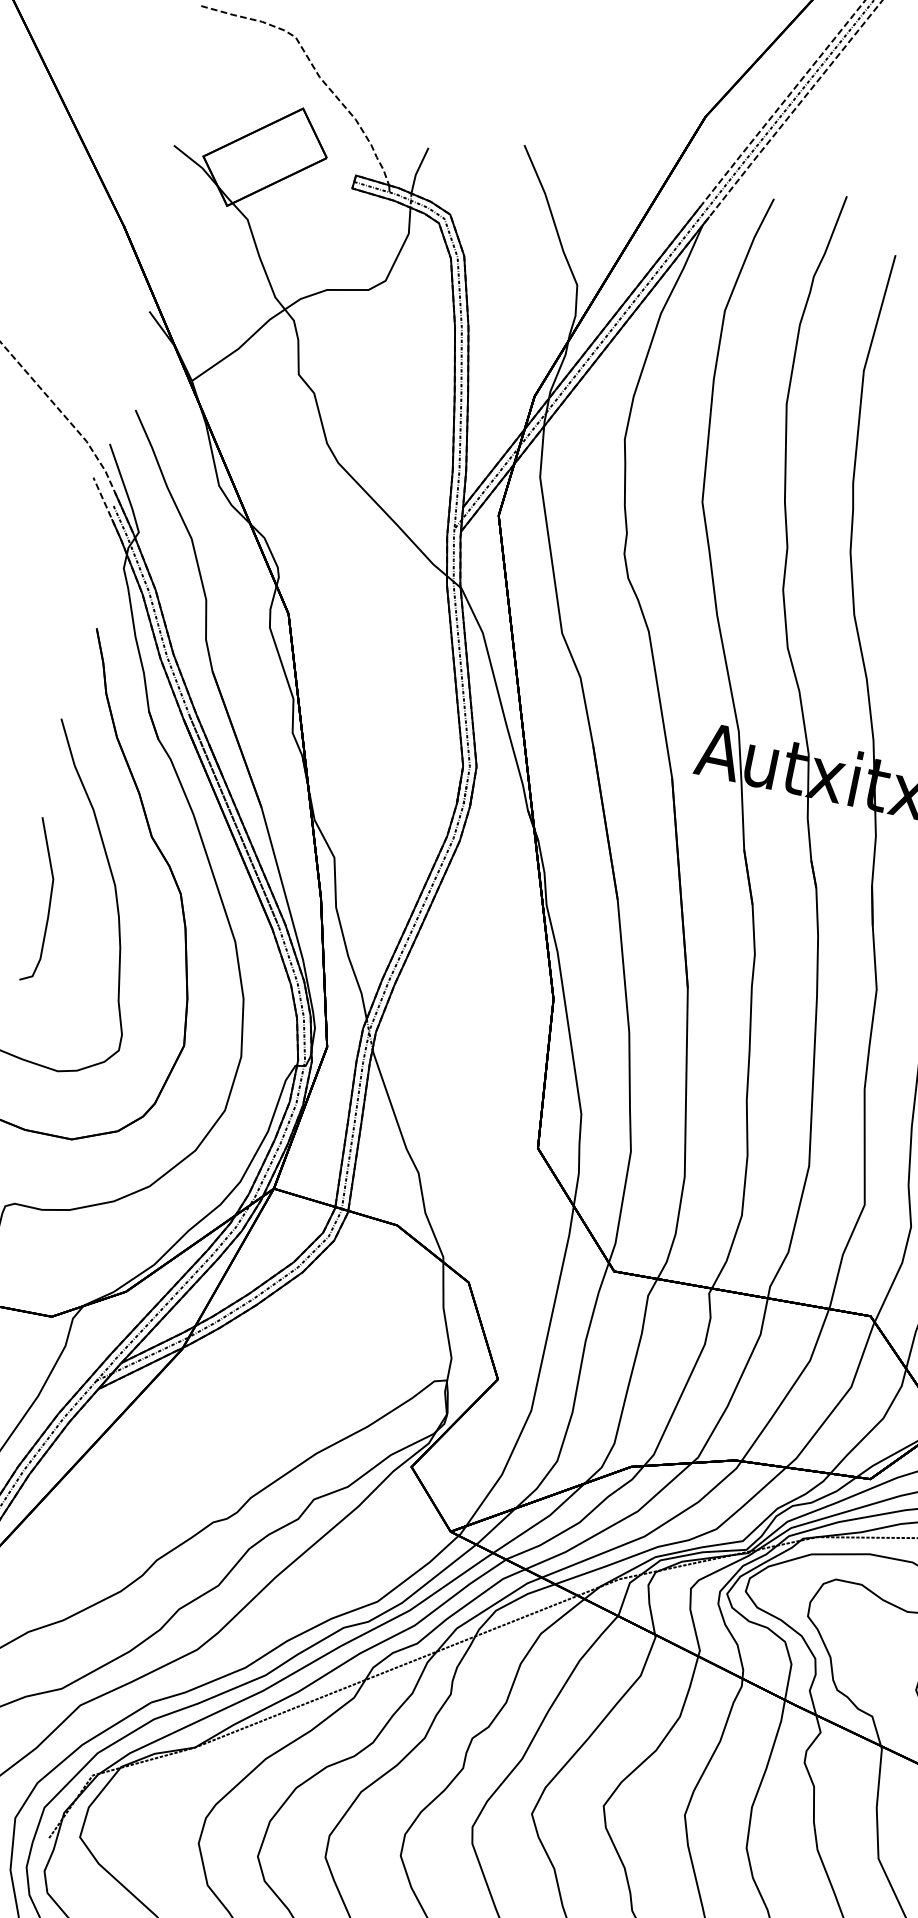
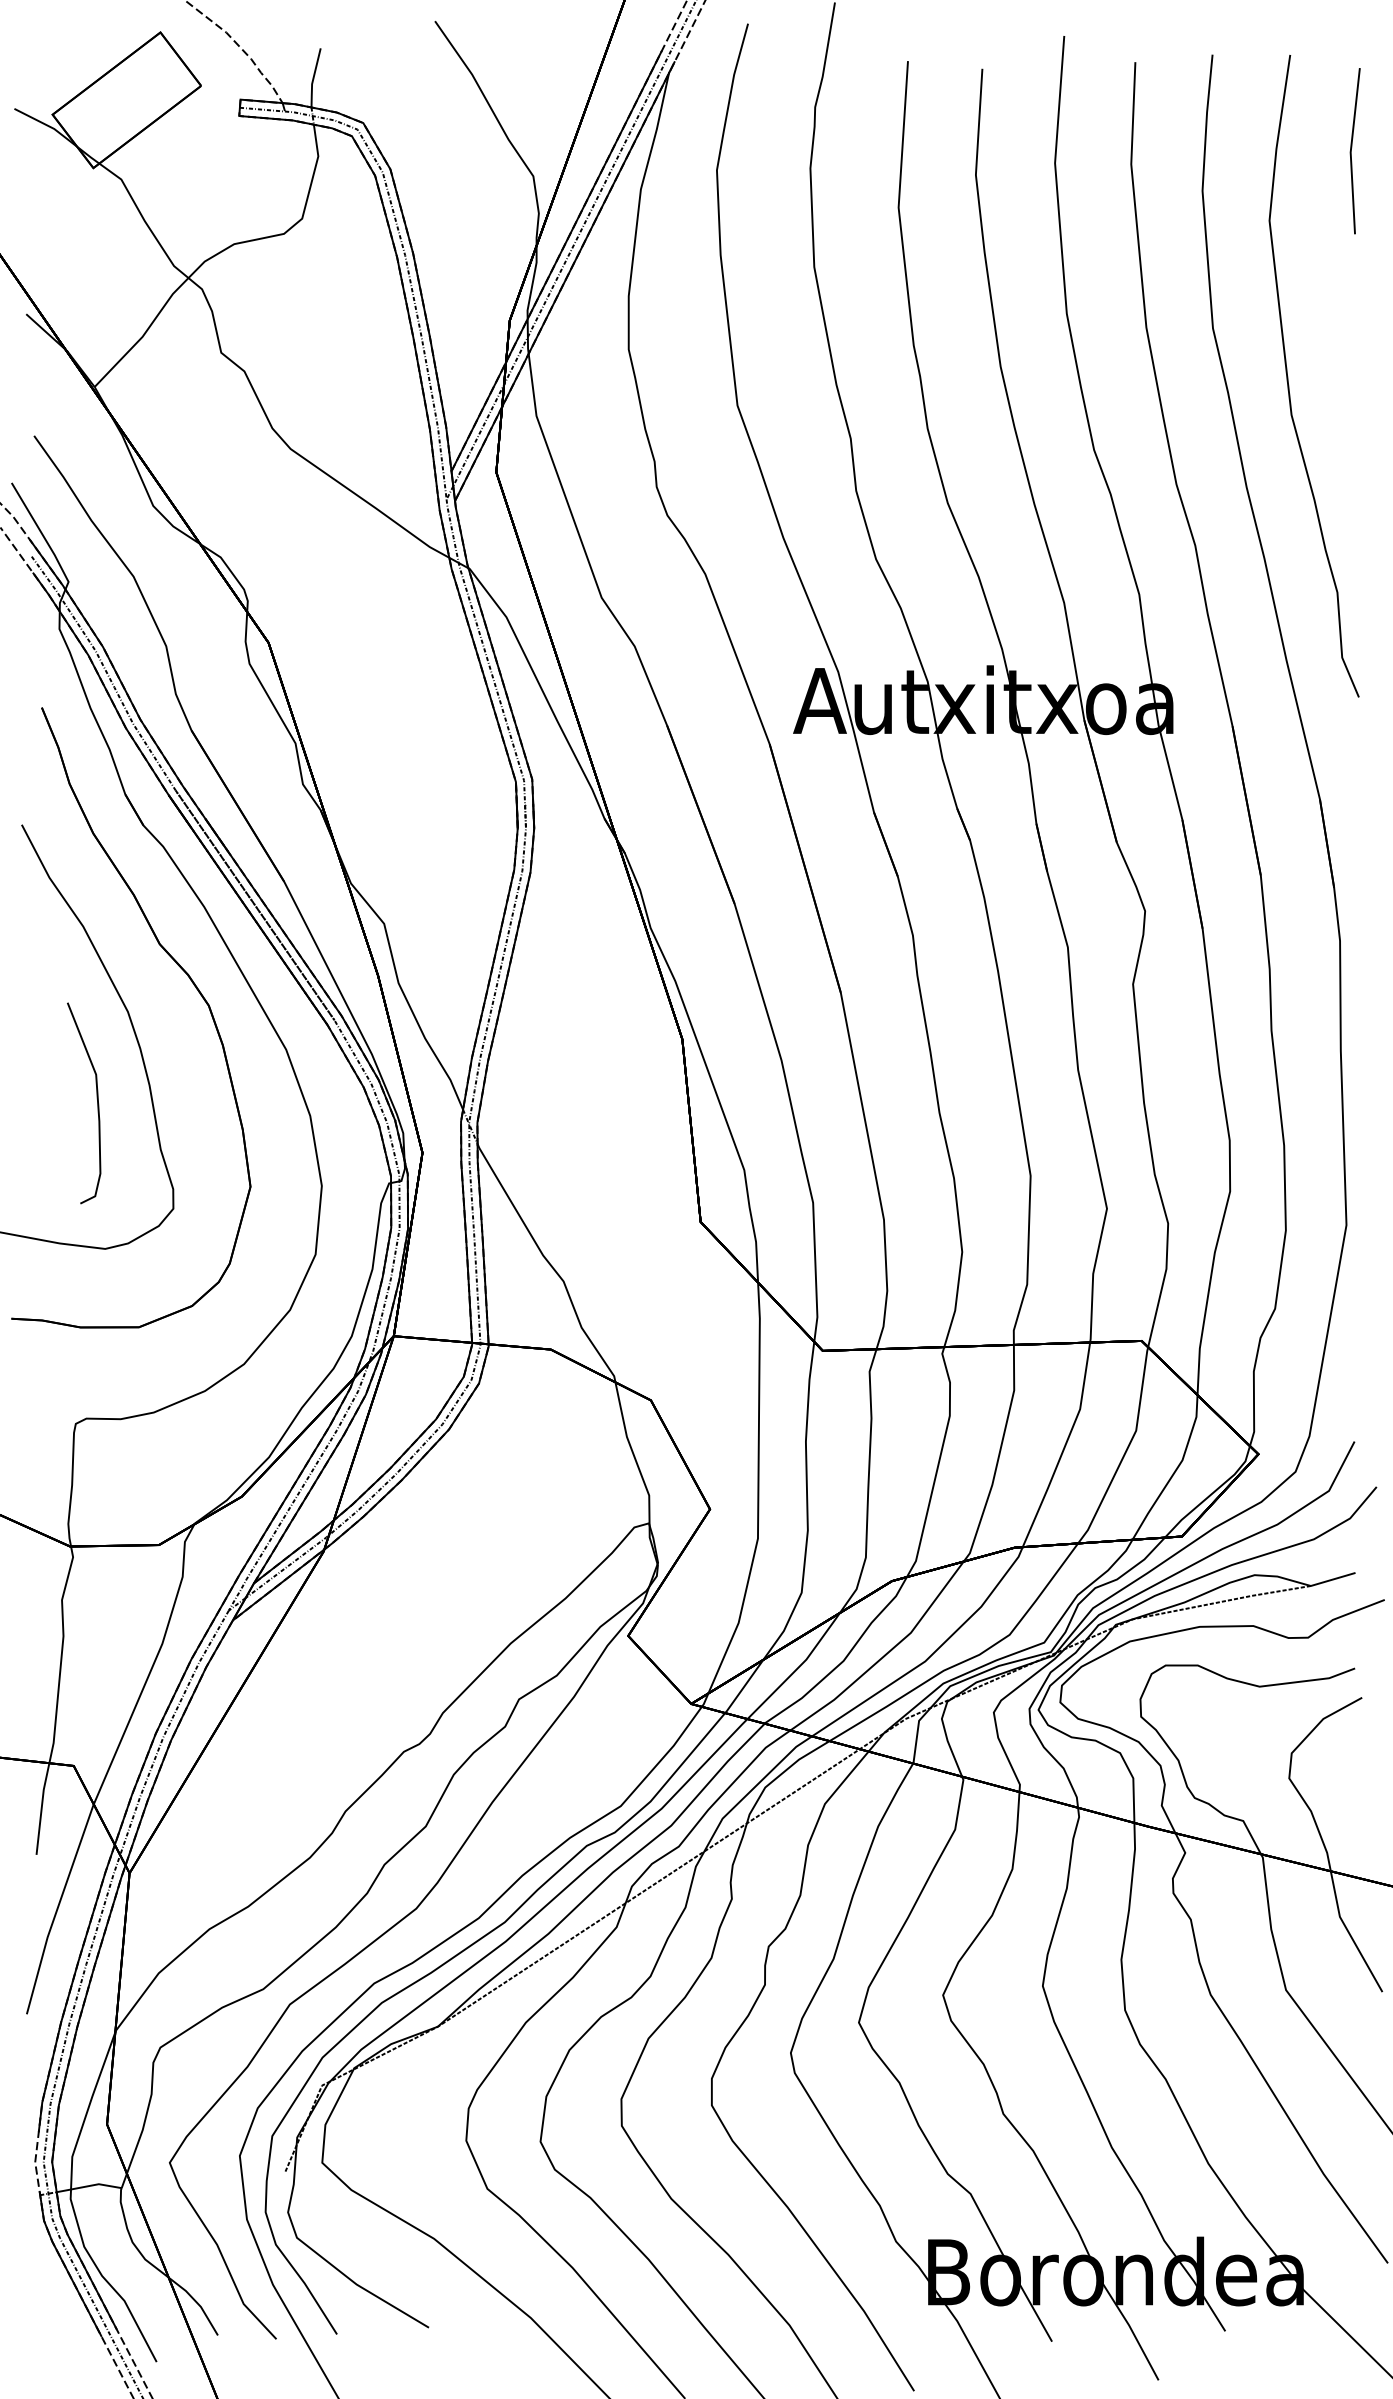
curve: (49, 898) -> (96, 1098), moved

